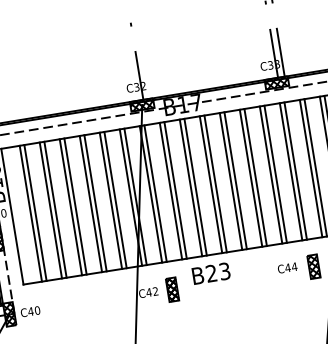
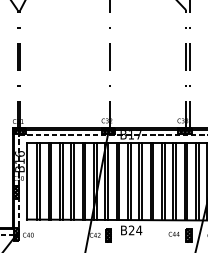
text: (225, 271) -> (139, 230), B23 -> B24

